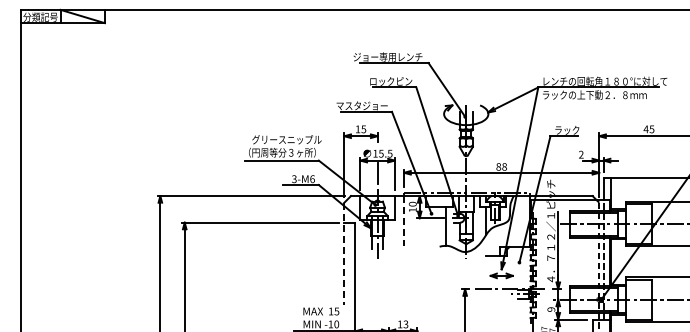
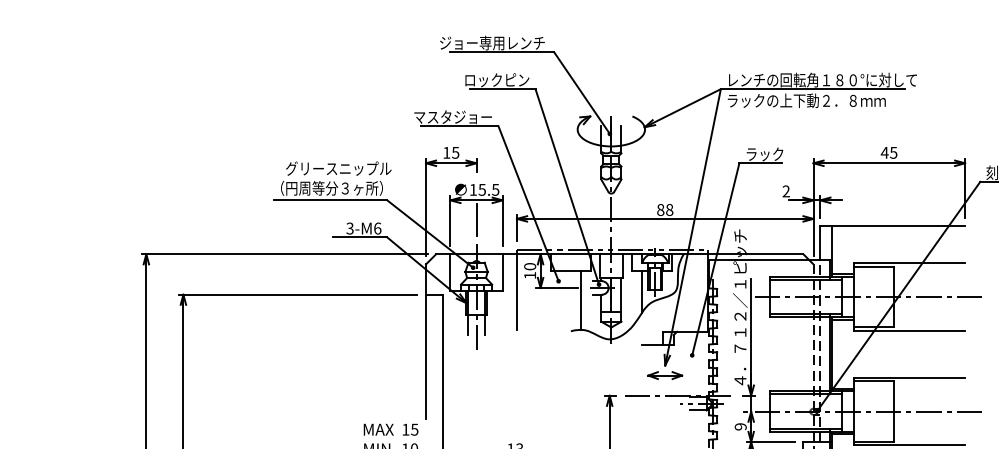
line: (404, 221) -> (517, 292), dashed -> solid
line: (344, 253) -> (426, 341), dashed -> solid

